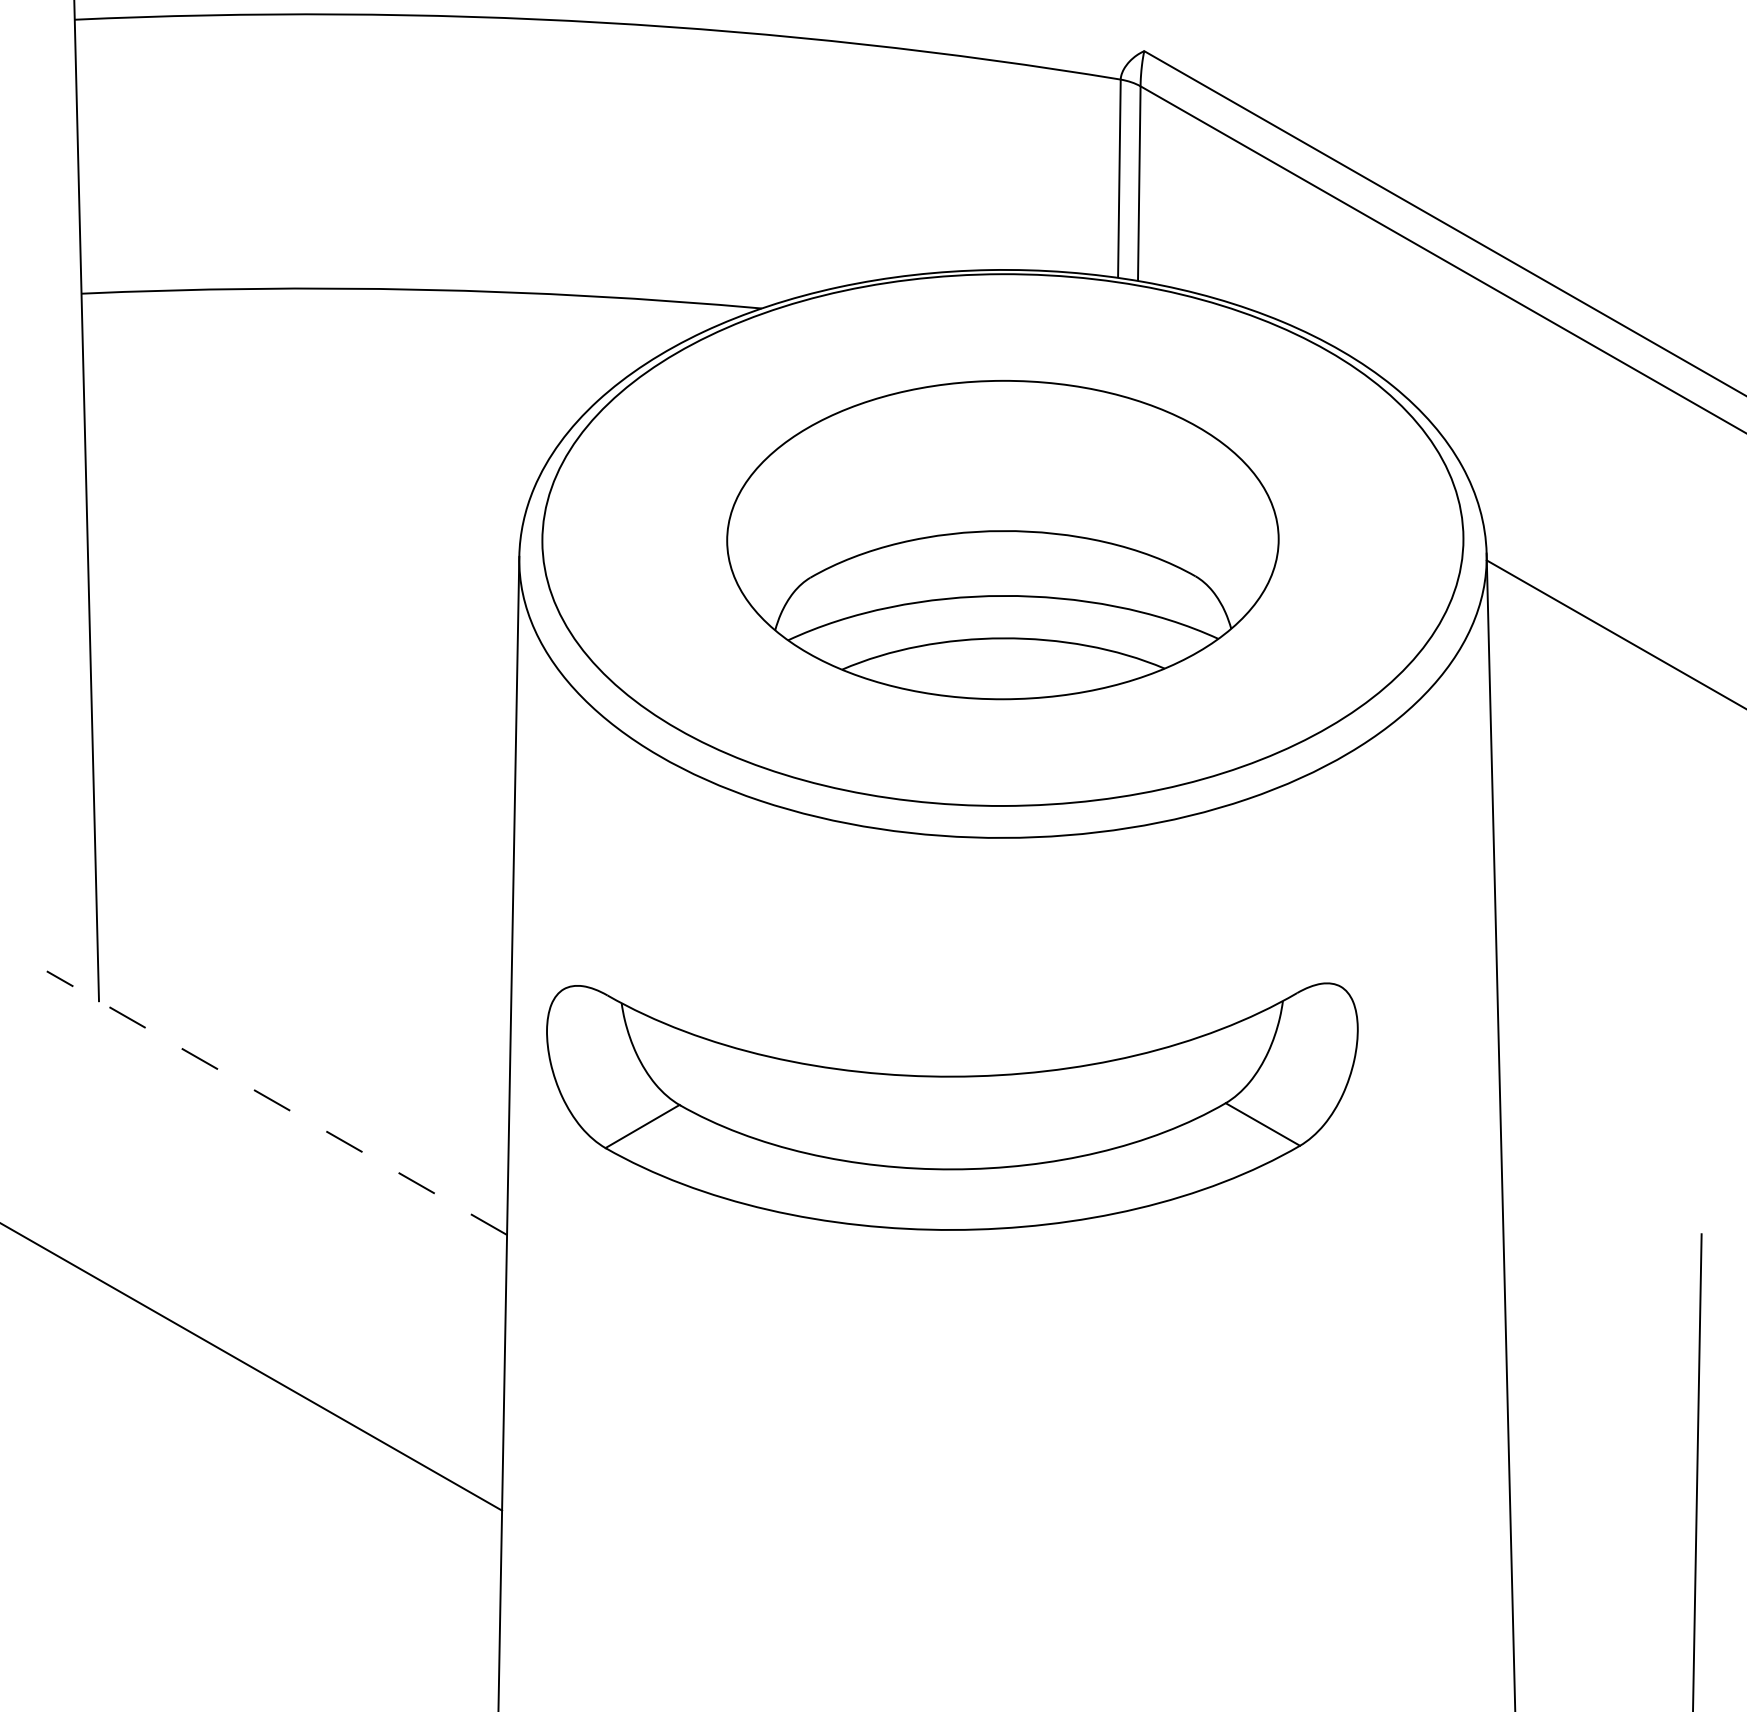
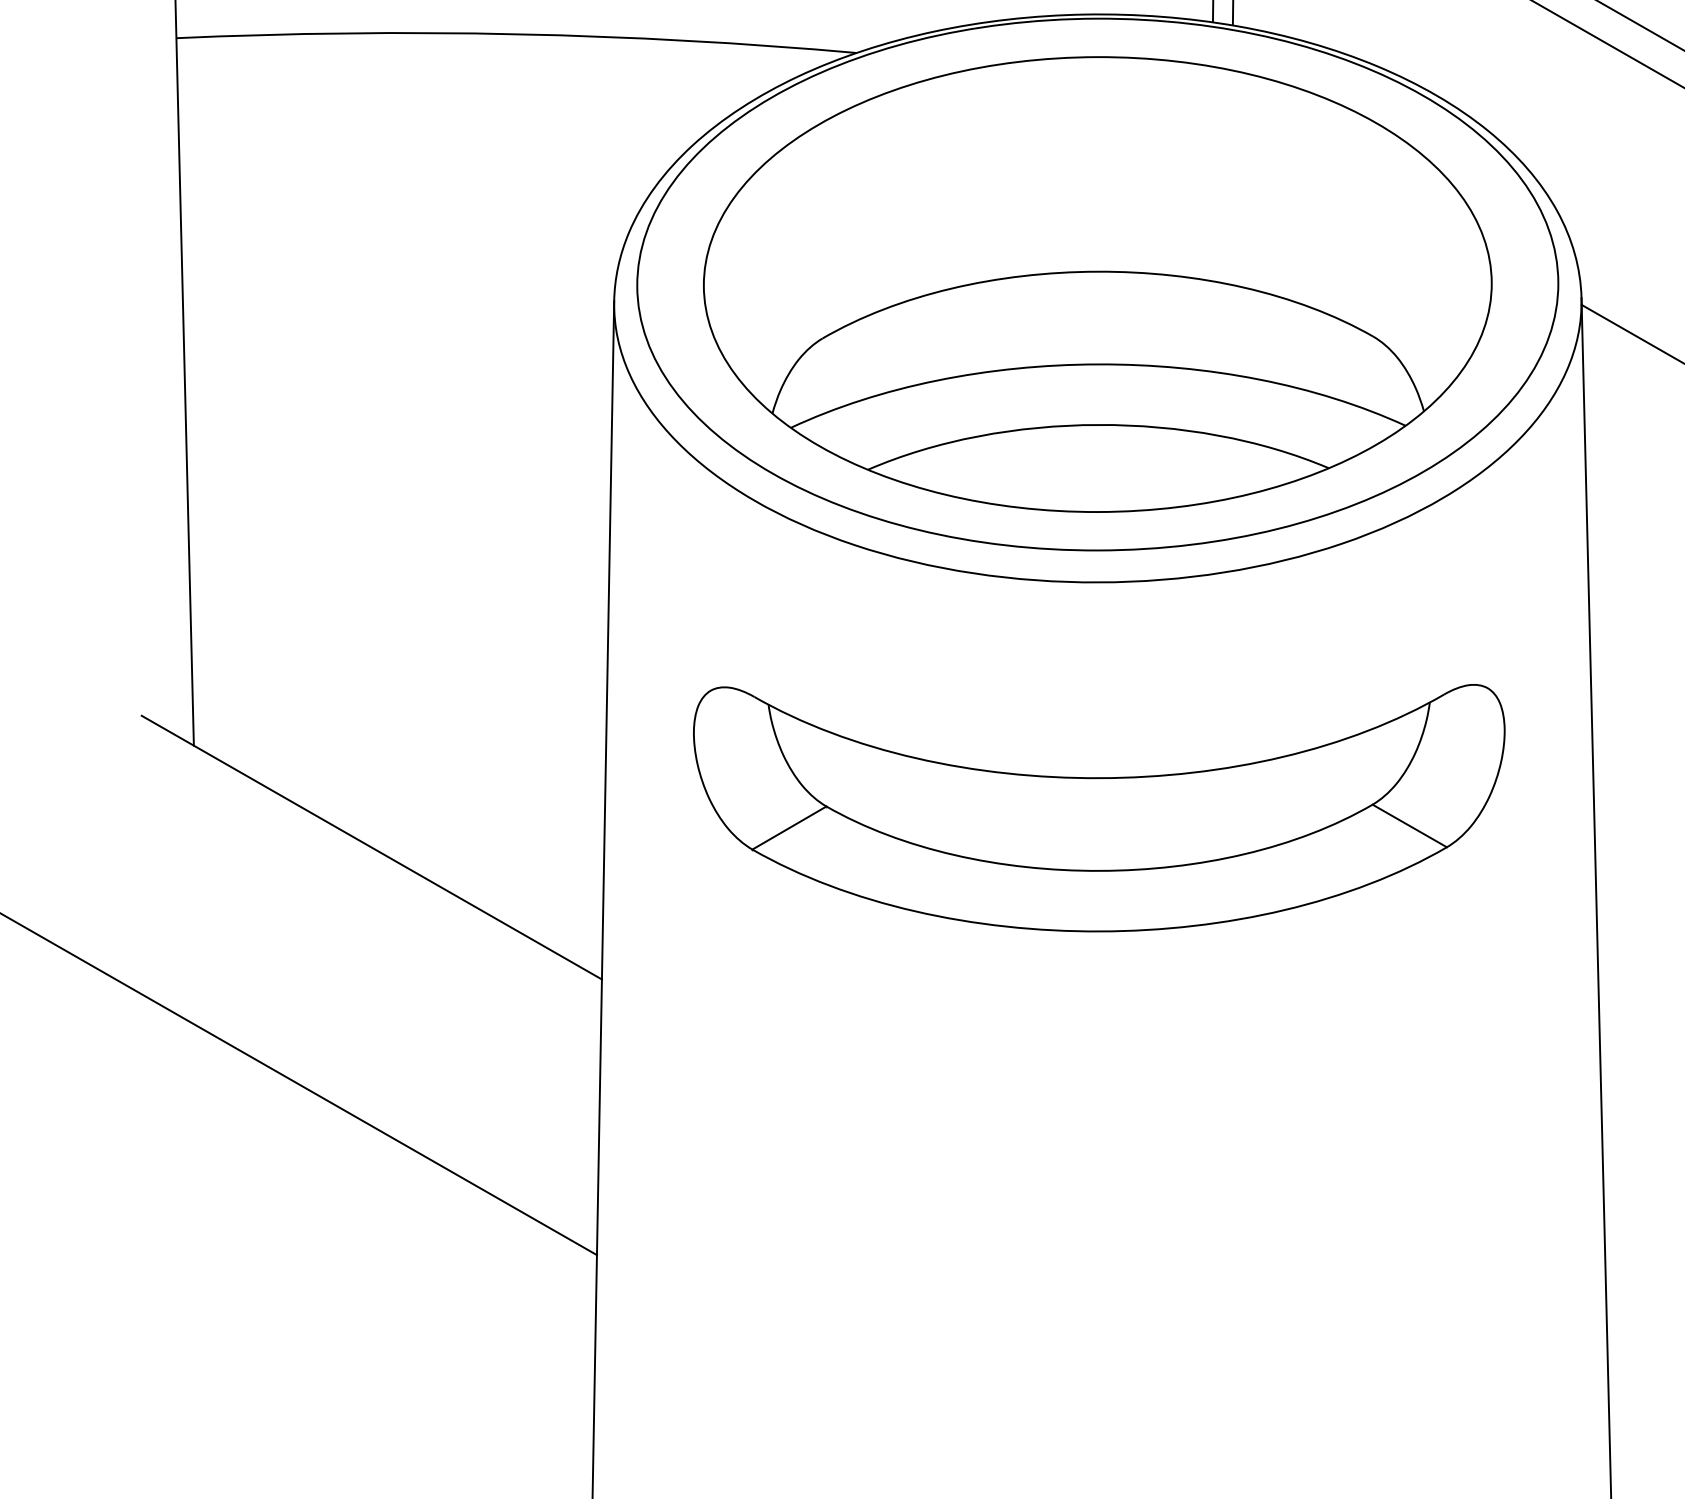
part: (1002, 539) -> (1097, 283), size x1.43
line: (276, 1102) -> (371, 846), dashed -> solid
part: (952, 1106) -> (1099, 807), moved

